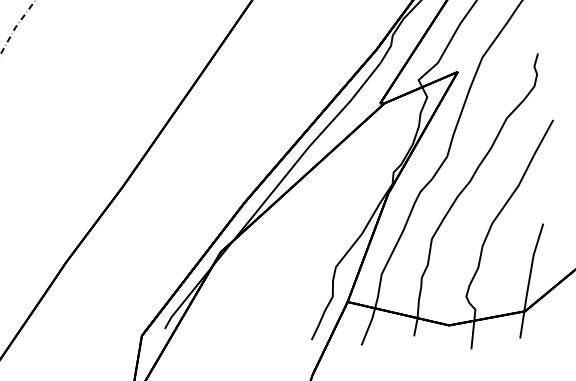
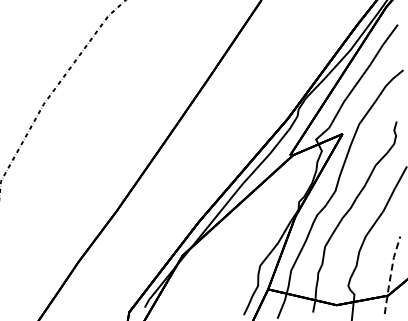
line: (530, 278) -> (391, 273), solid -> dashed

